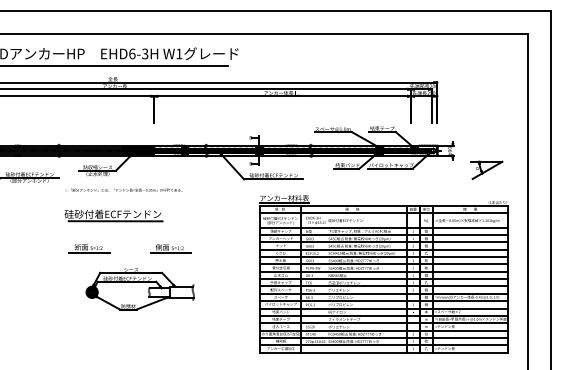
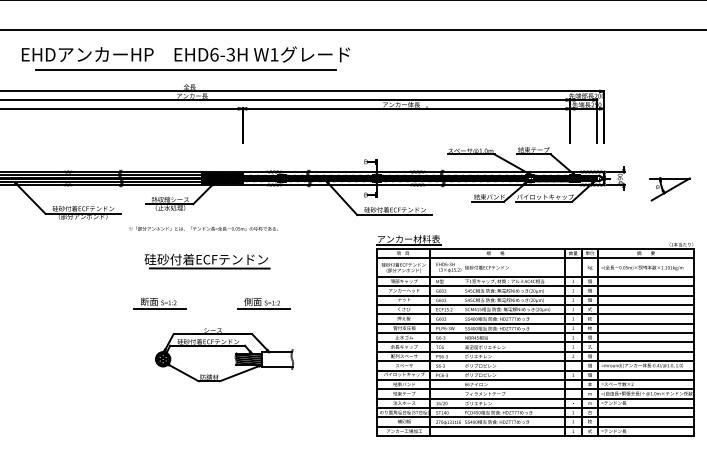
part: (486, 169) -> (669, 188), moved
part: (113, 215) -> (206, 261), moved
hatch: (158, 292) -> (247, 359), added

